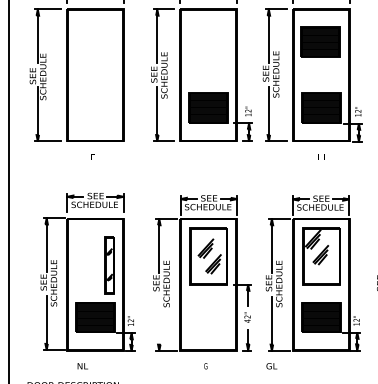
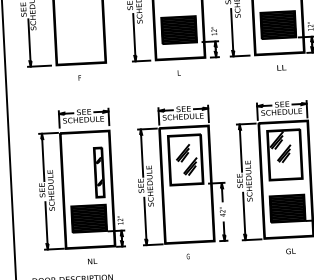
line: (159, 323) -> (145, 221), added
text: (82, 366) -> (92, 261), moved
text: (271, 366) -> (290, 251), moved

